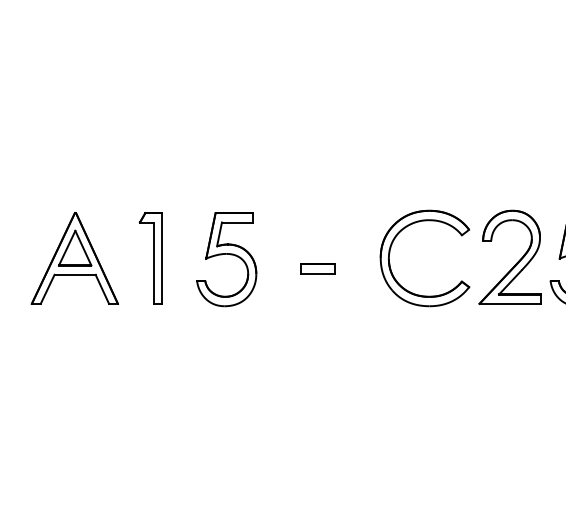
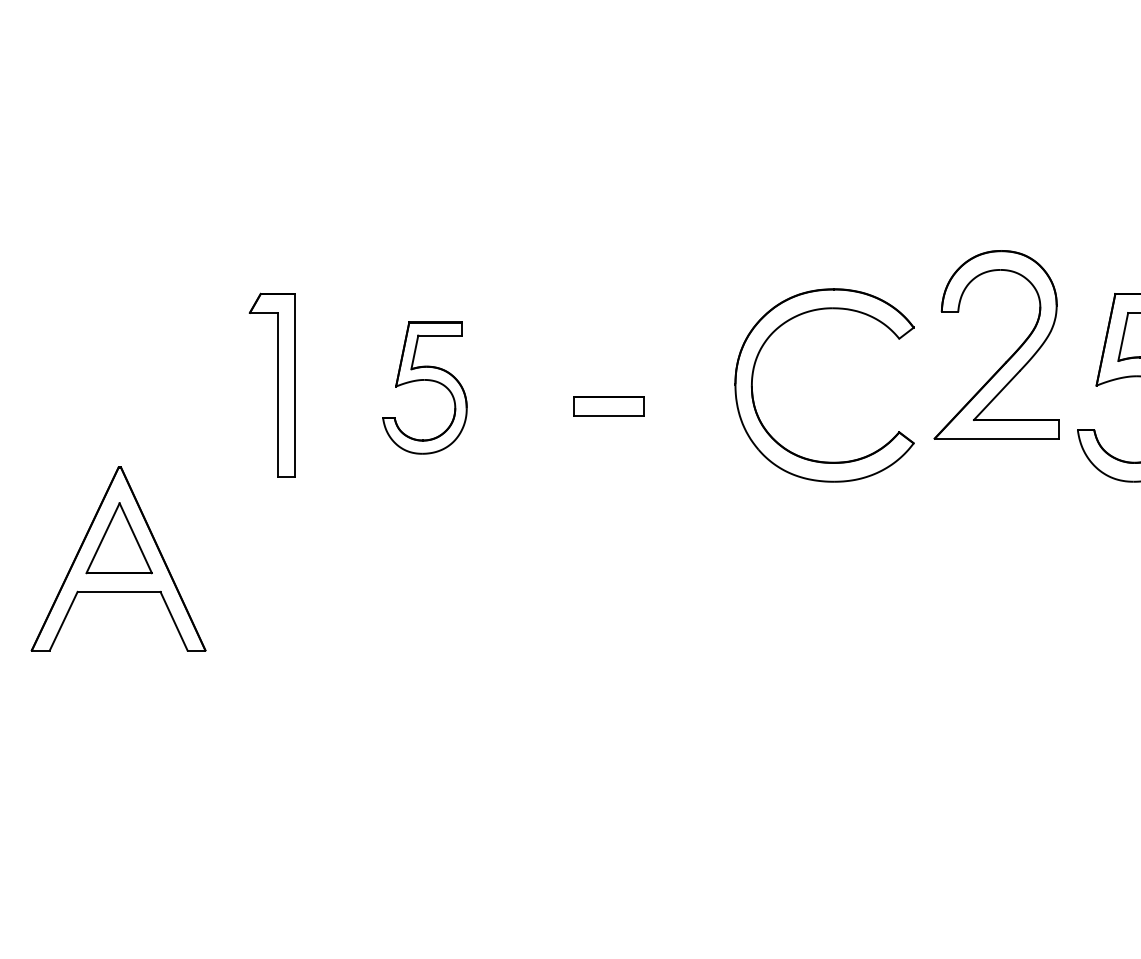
part: (74, 258) -> (117, 558), moved
part: (226, 259) -> (424, 387), size x0.7
part: (516, 262) -> (1009, 355), moved

